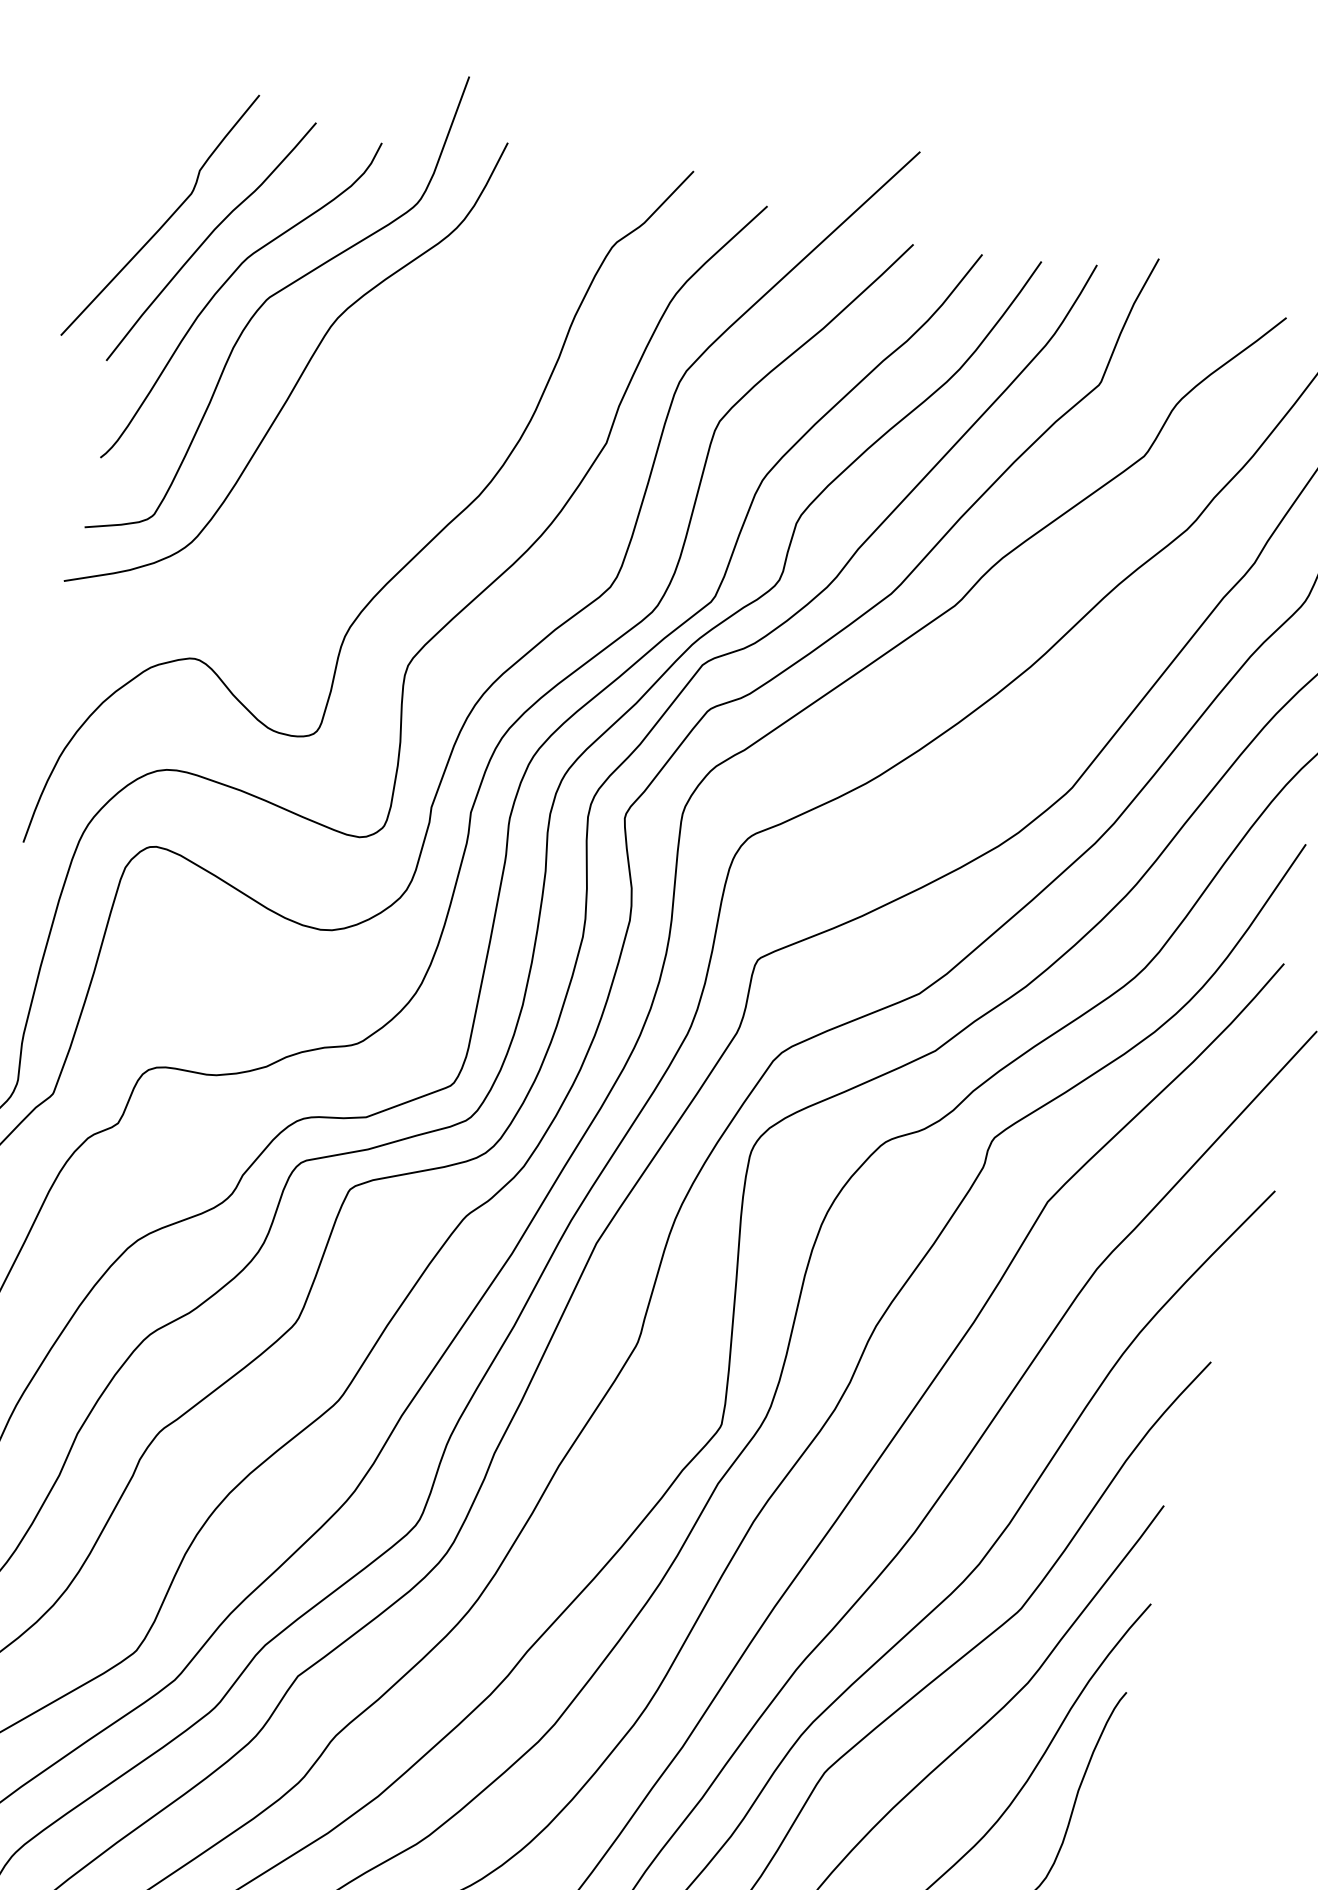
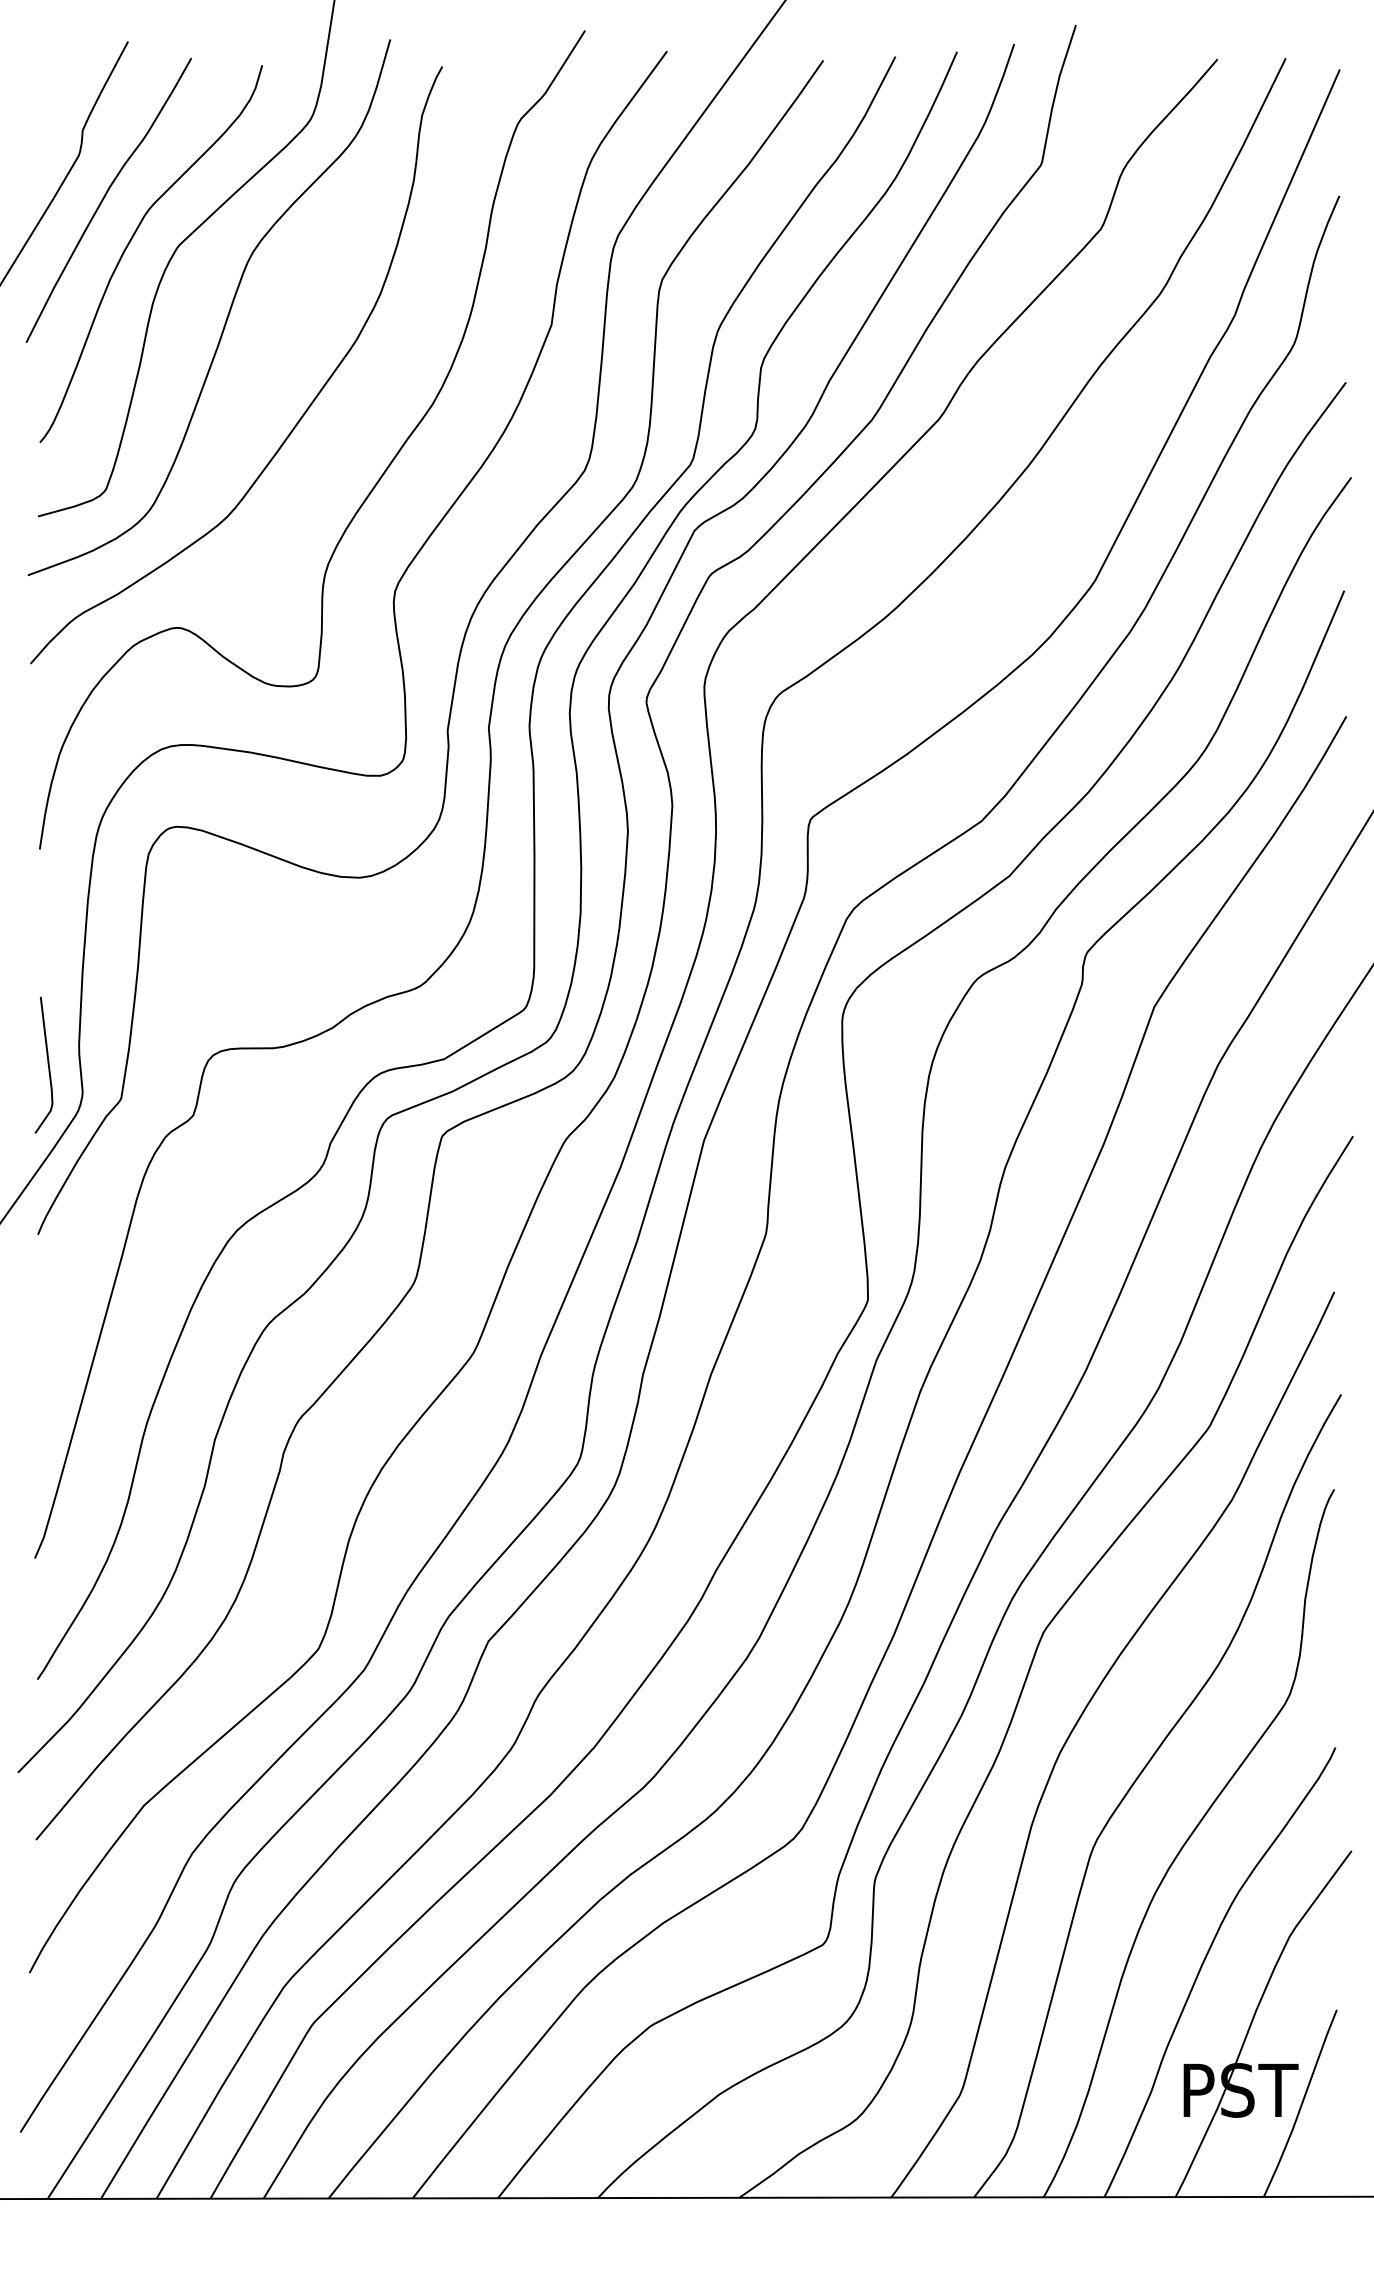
curve: (356, 478) -> (304, 411), added

